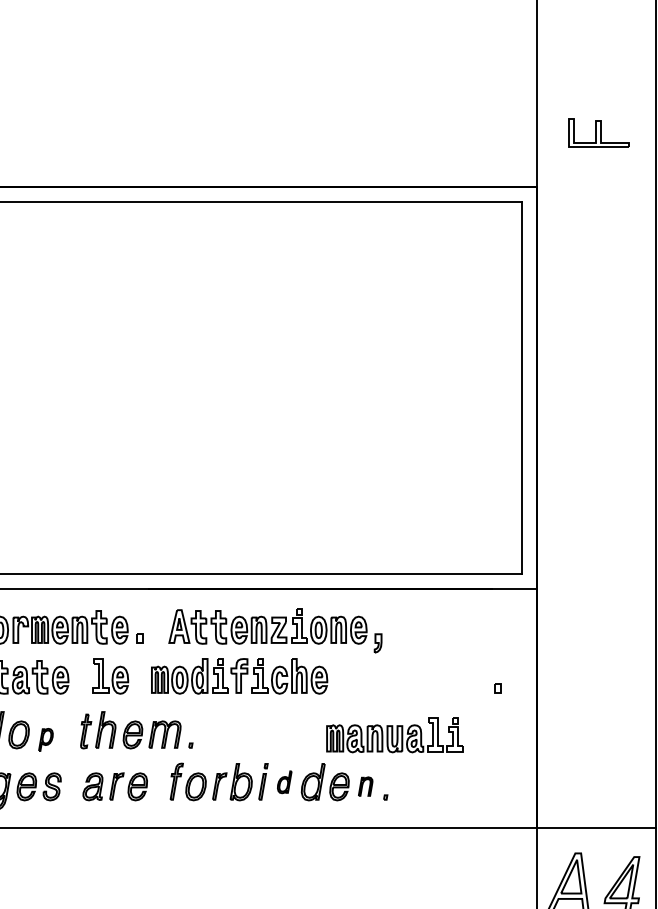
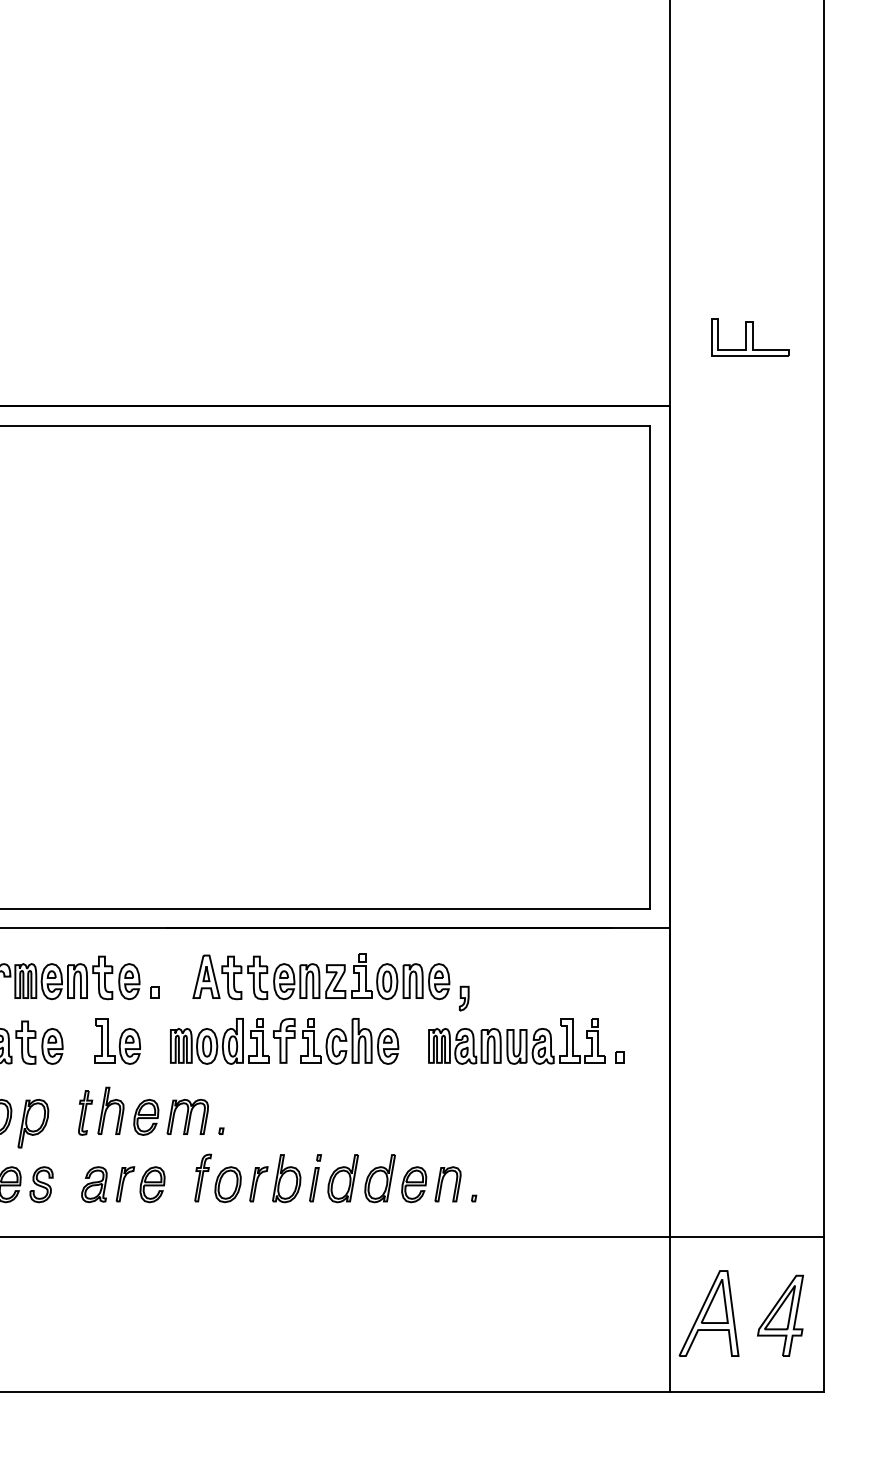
part: (394, 735) -> (516, 1041), moved
part: (45, 739) -> (33, 1123), size x1.67
part: (284, 782) -> (342, 1178), size x1.67
part: (365, 786) -> (447, 1184), size x1.43

